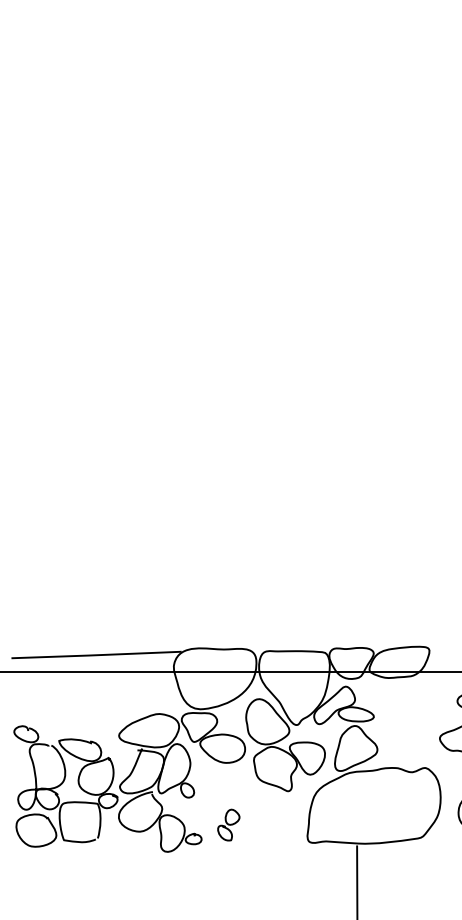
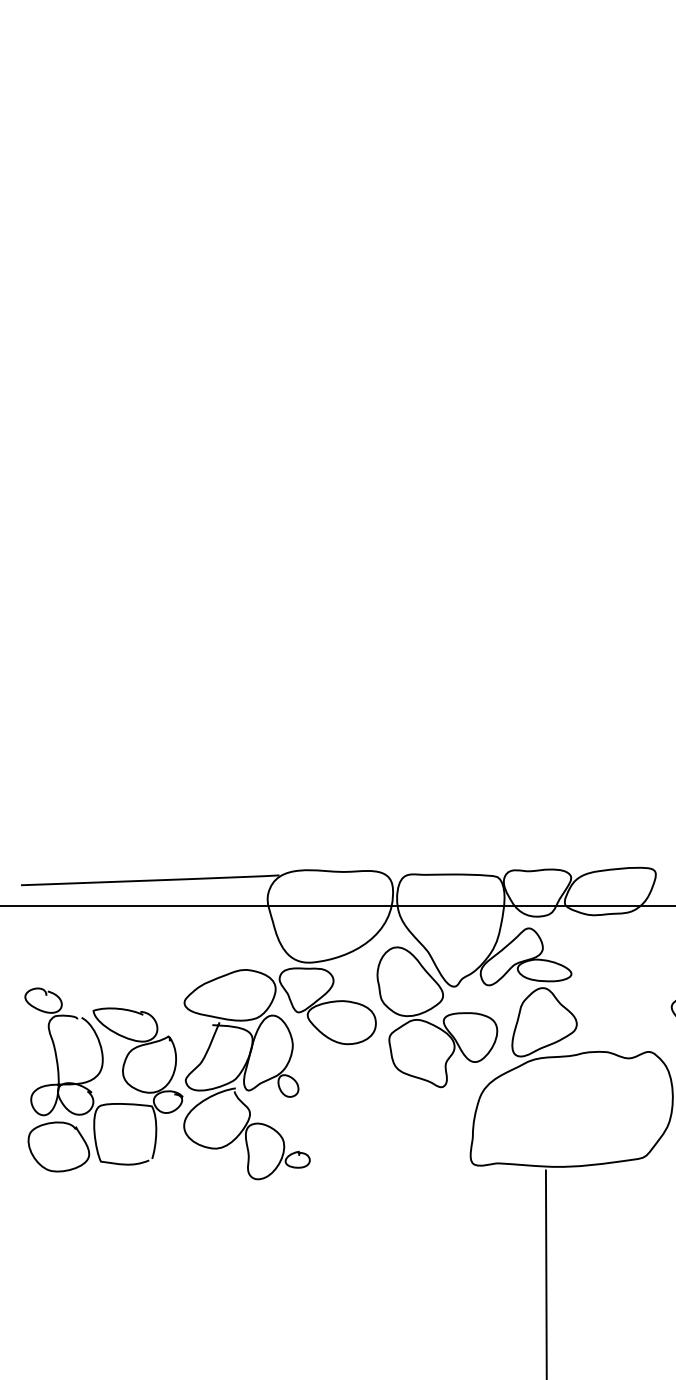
part: (228, 824) -> (350, 1137), removed

